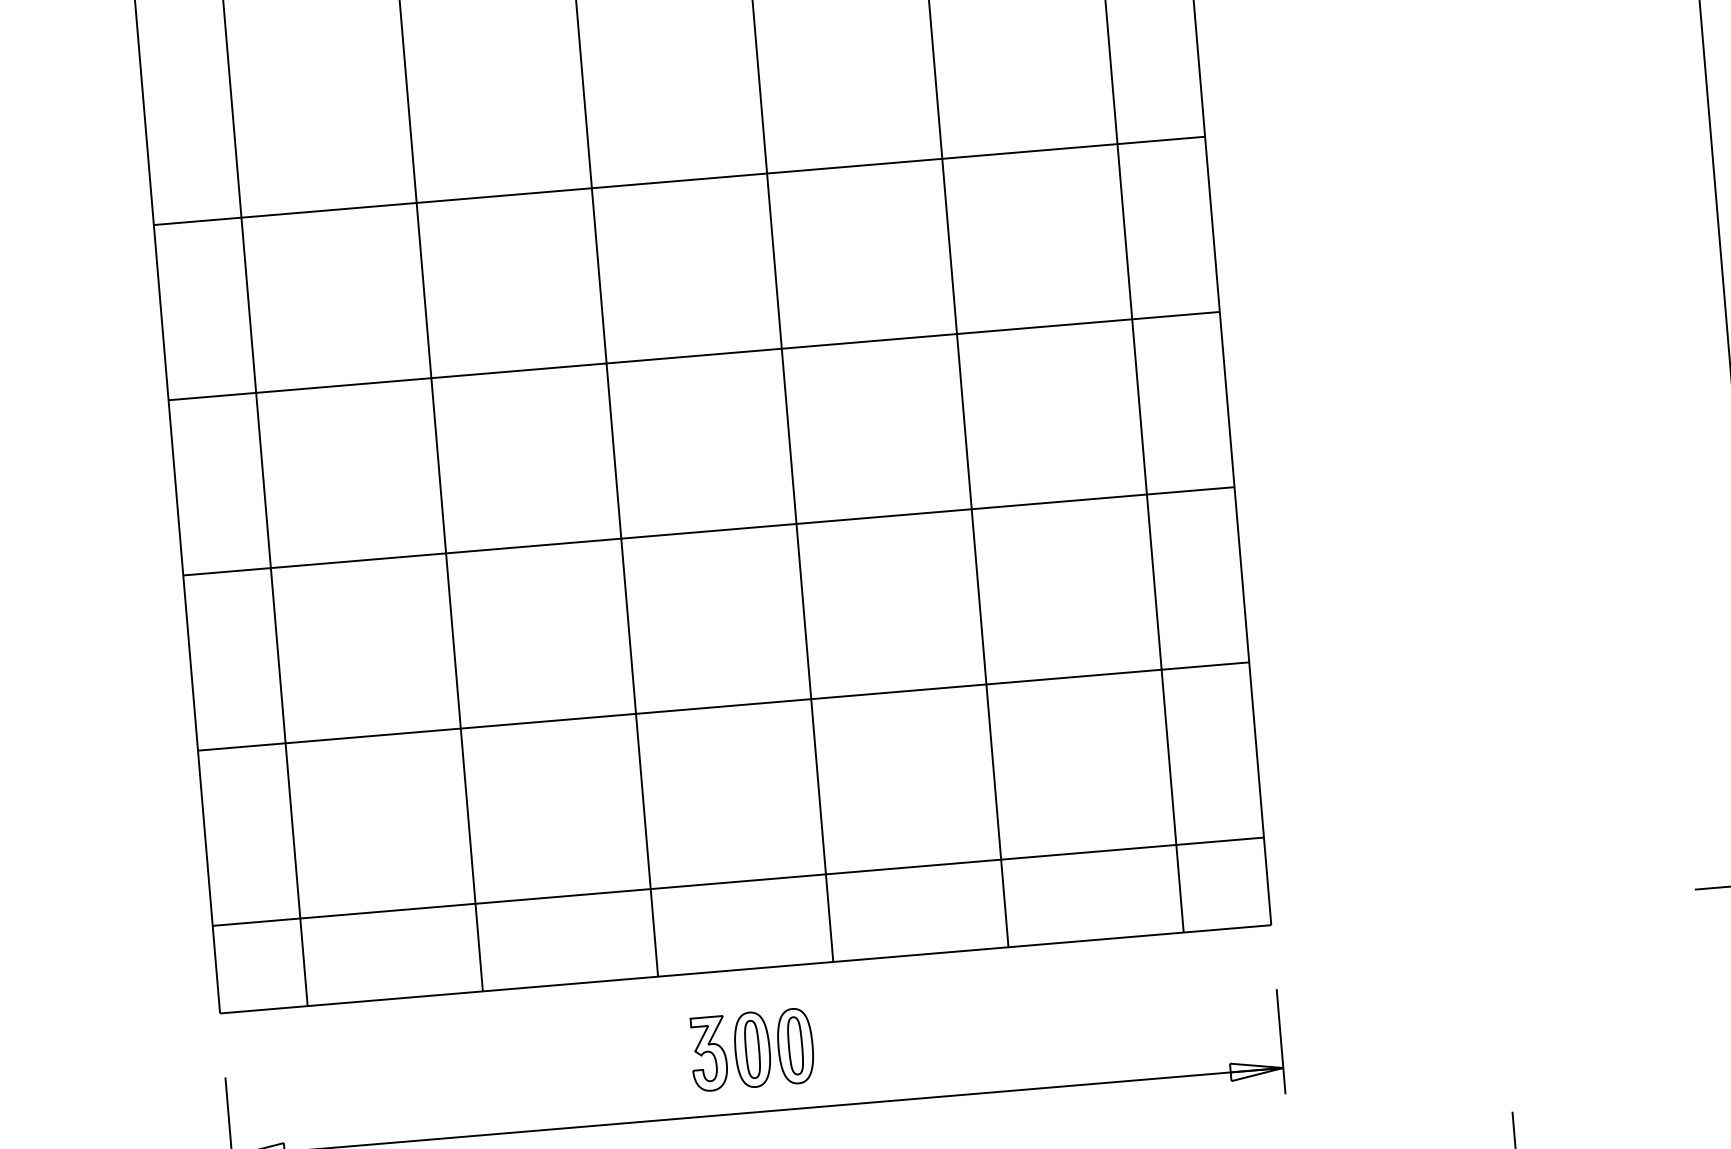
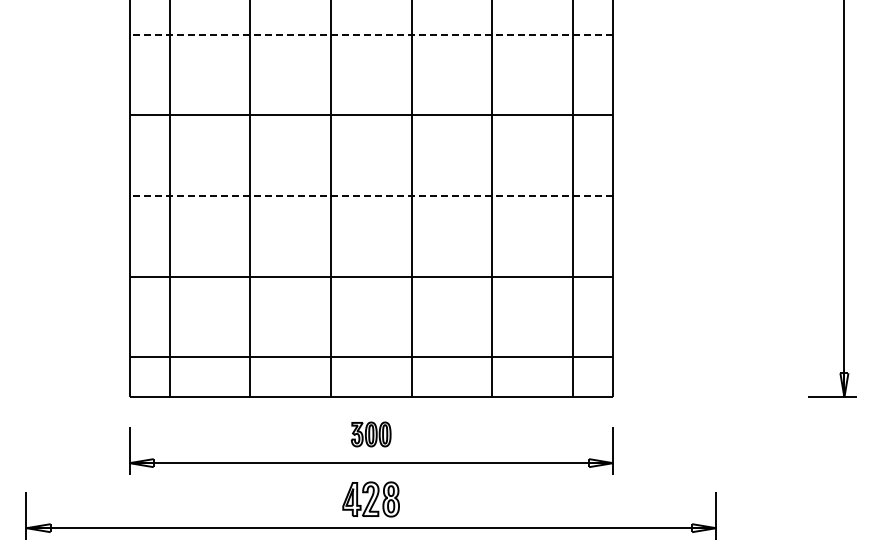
line: (679, 180) -> (371, 34), solid -> dashed
line: (709, 530) -> (371, 195), solid -> dashed
part: (750, 1050) -> (370, 434), size x0.7

